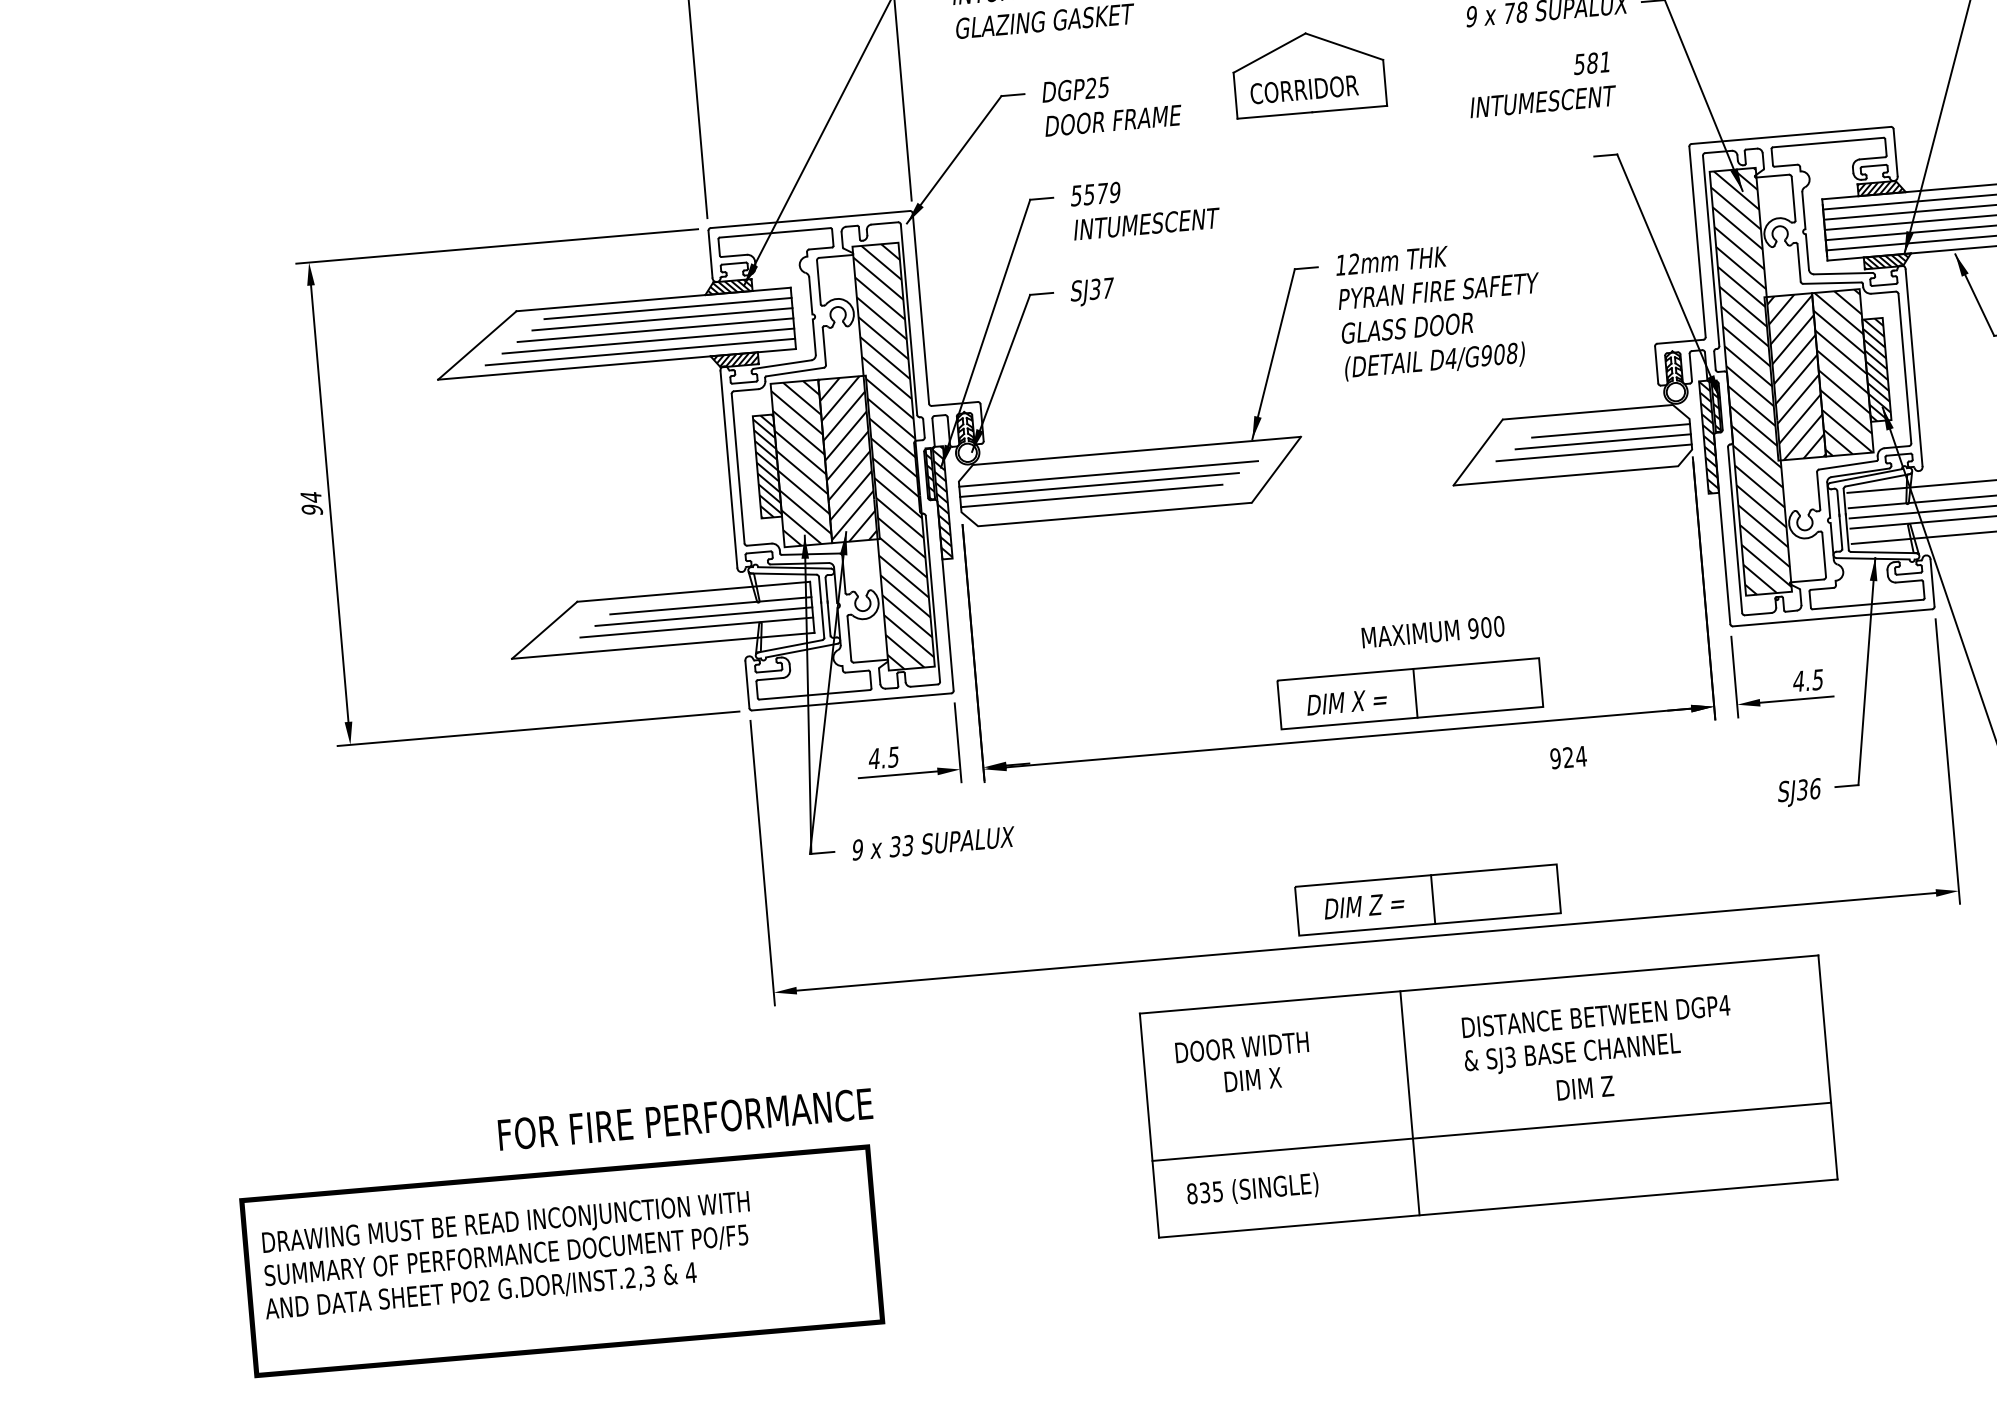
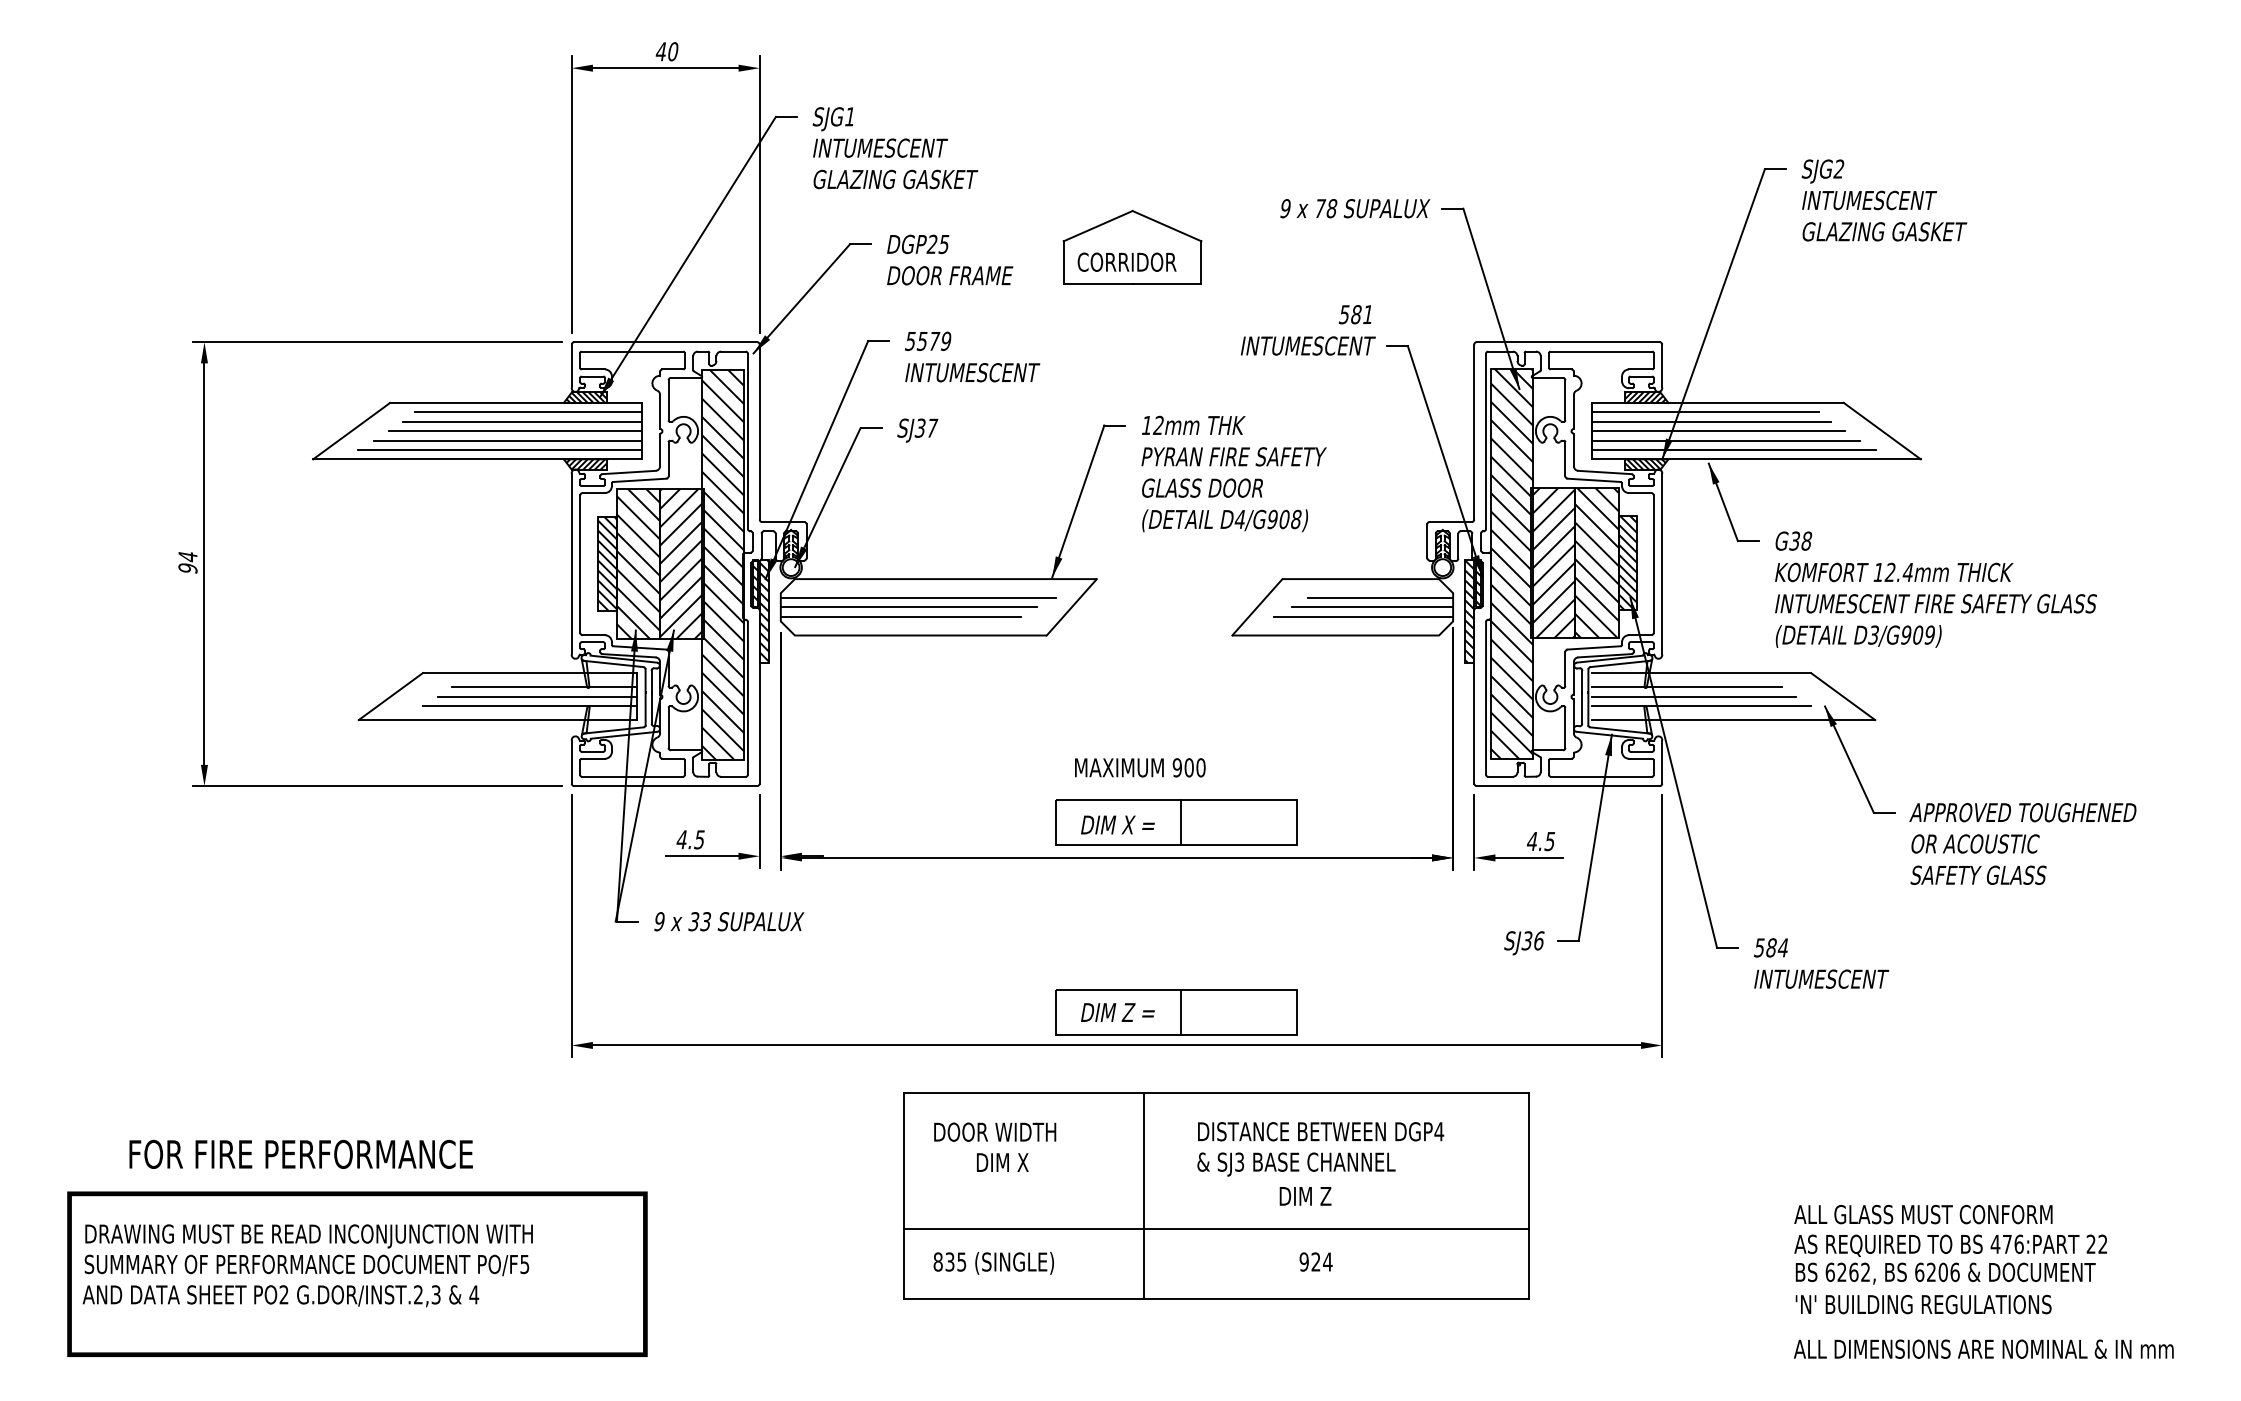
text: (1541, 84) -> (1308, 330), moved
text: (1433, 631) -> (1140, 767), moved
text: (1567, 757) -> (1315, 1261), moved
text: (684, 1118) -> (300, 1153), moved

